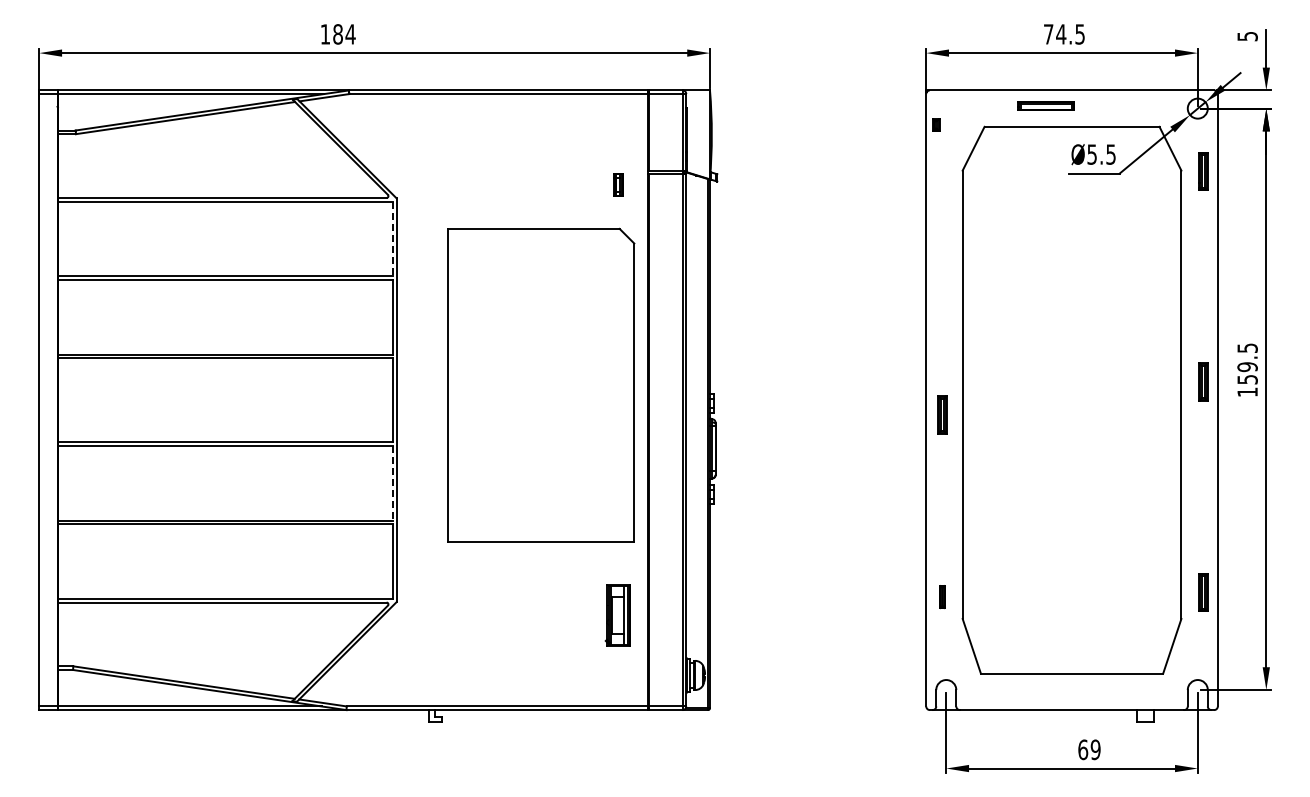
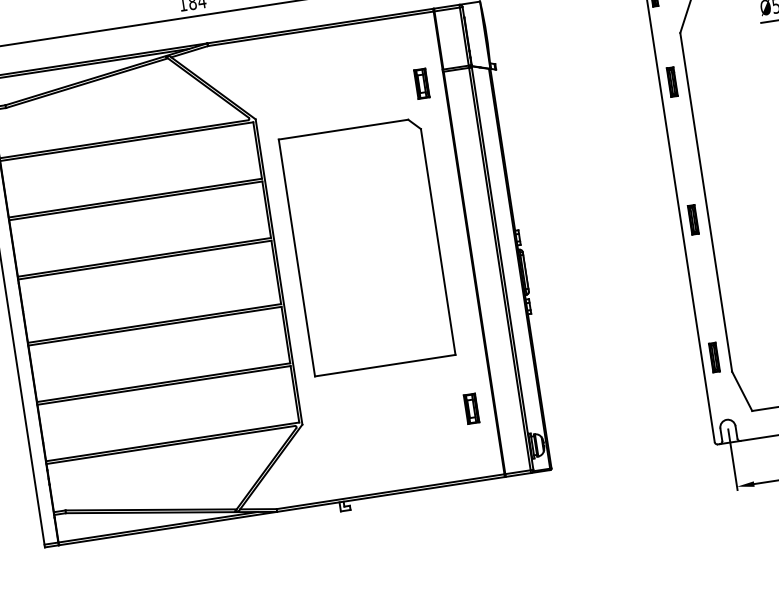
part: (618, 184) -> (421, 83), size x1.67
part: (942, 232) -> (672, 82), added
line: (392, 239) -> (257, 150), dashed -> solid
part: (541, 384) -> (367, 246), moved
line: (392, 483) -> (285, 335), dashed -> solid
part: (942, 596) -> (714, 357), size x1.67
part: (618, 614) -> (471, 408), size x0.62

